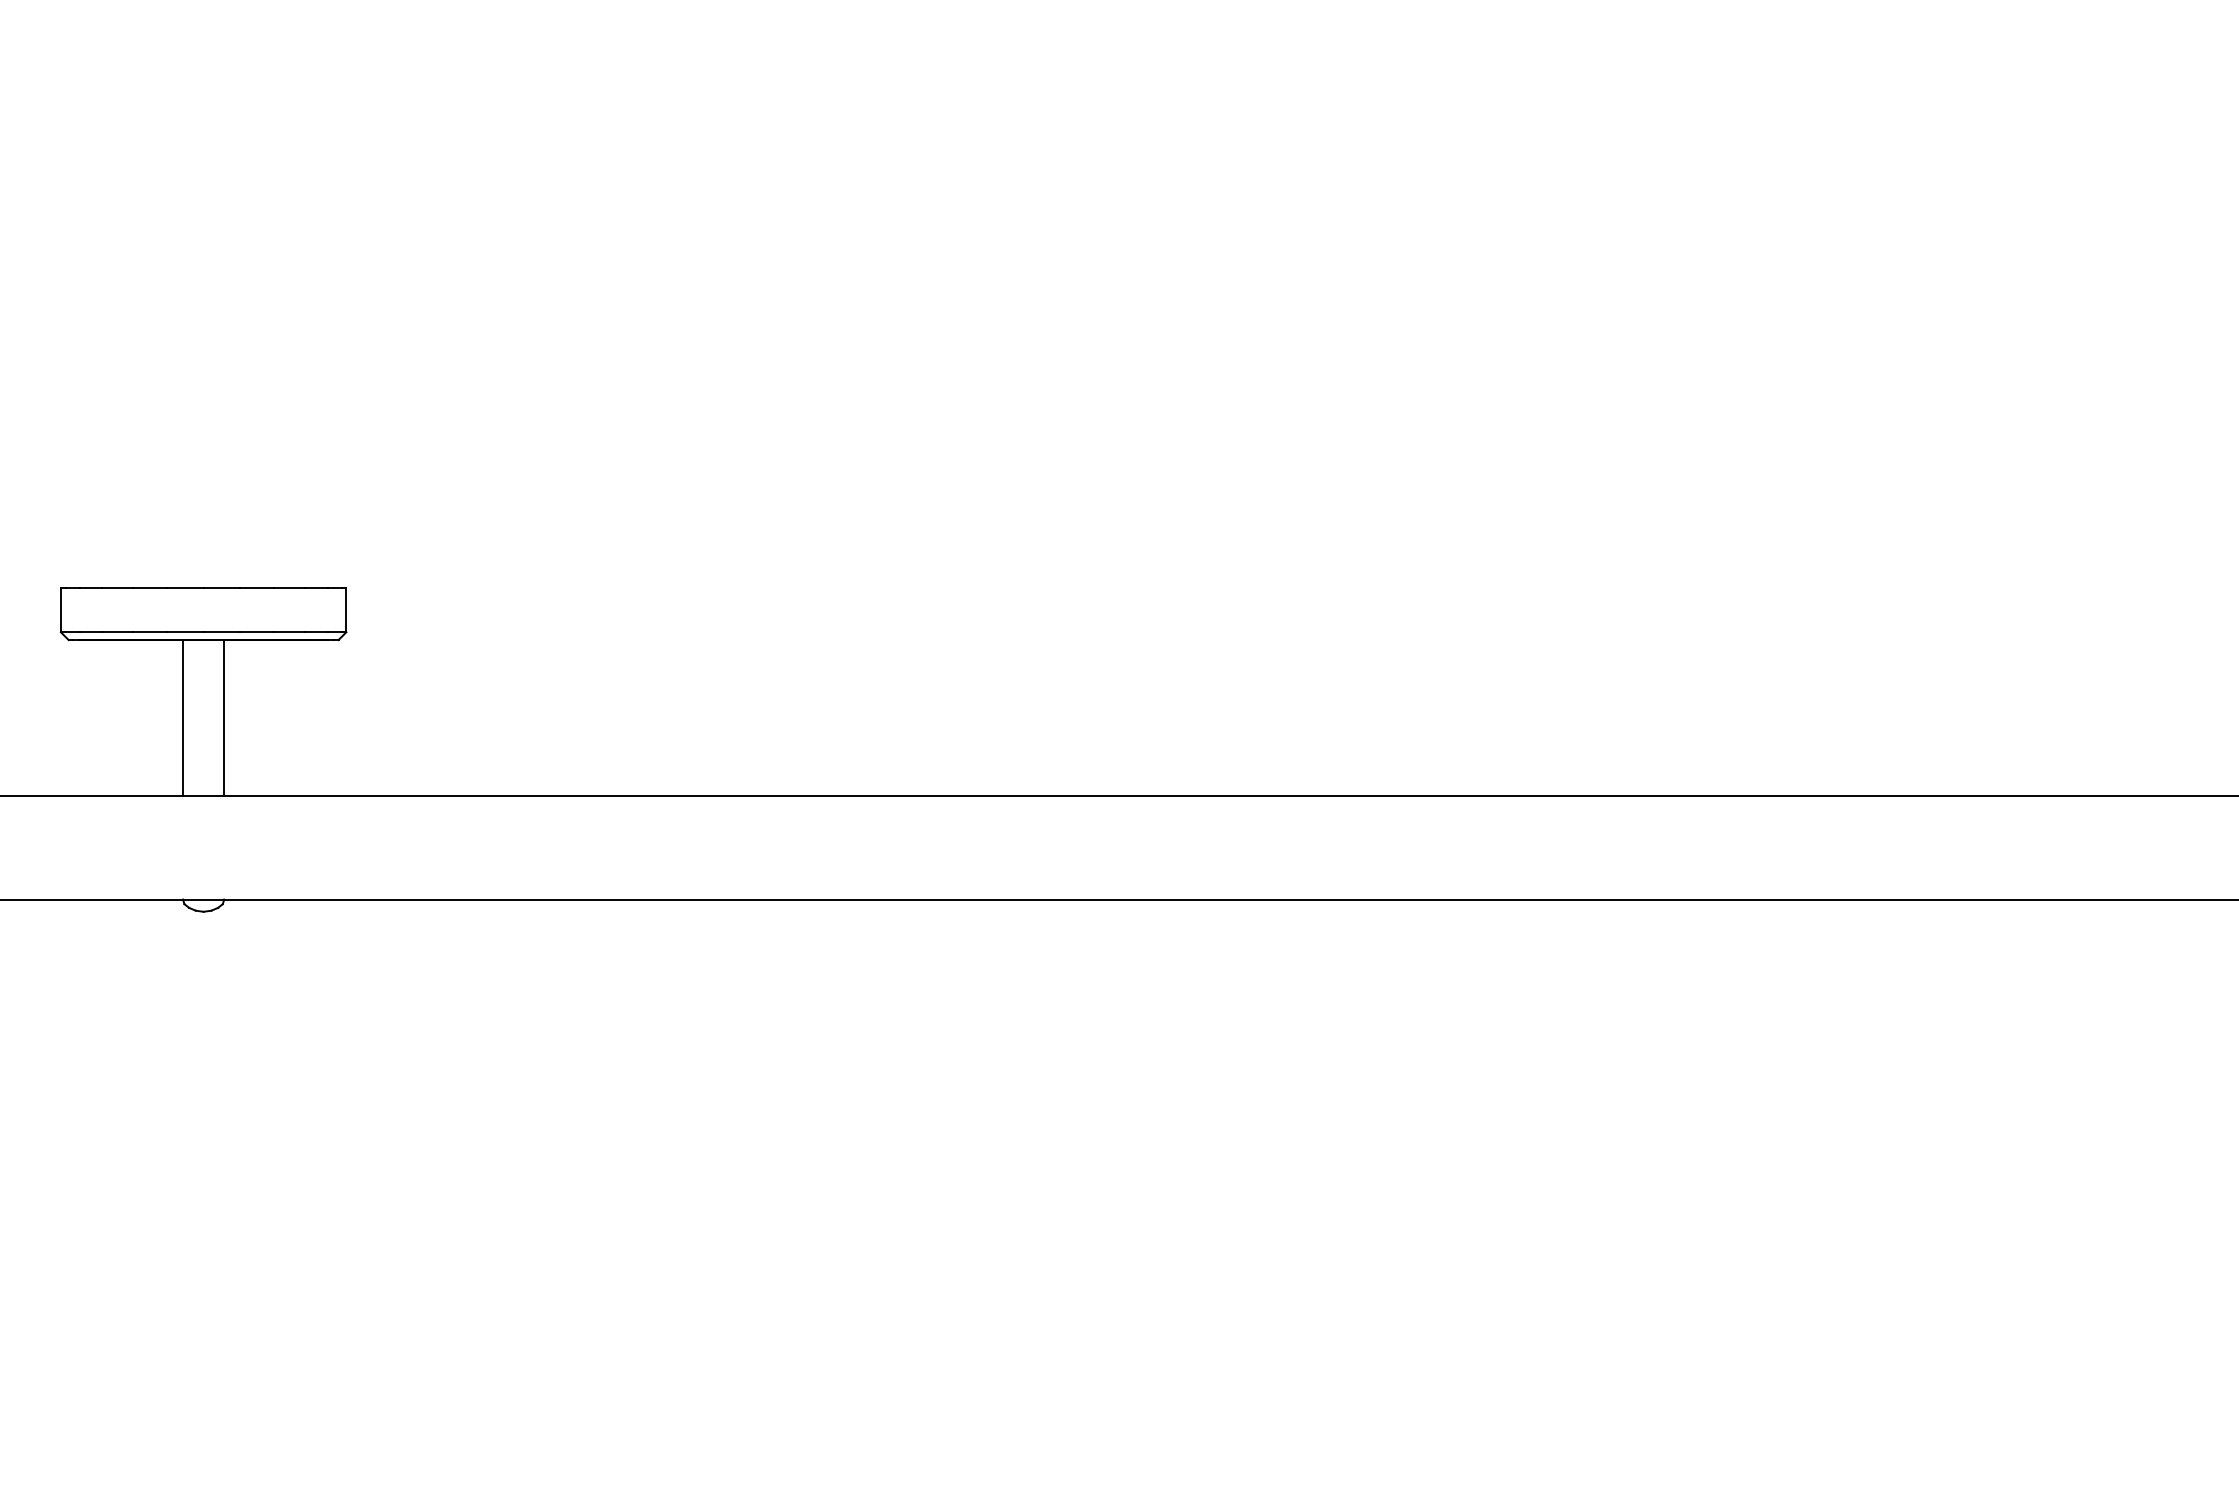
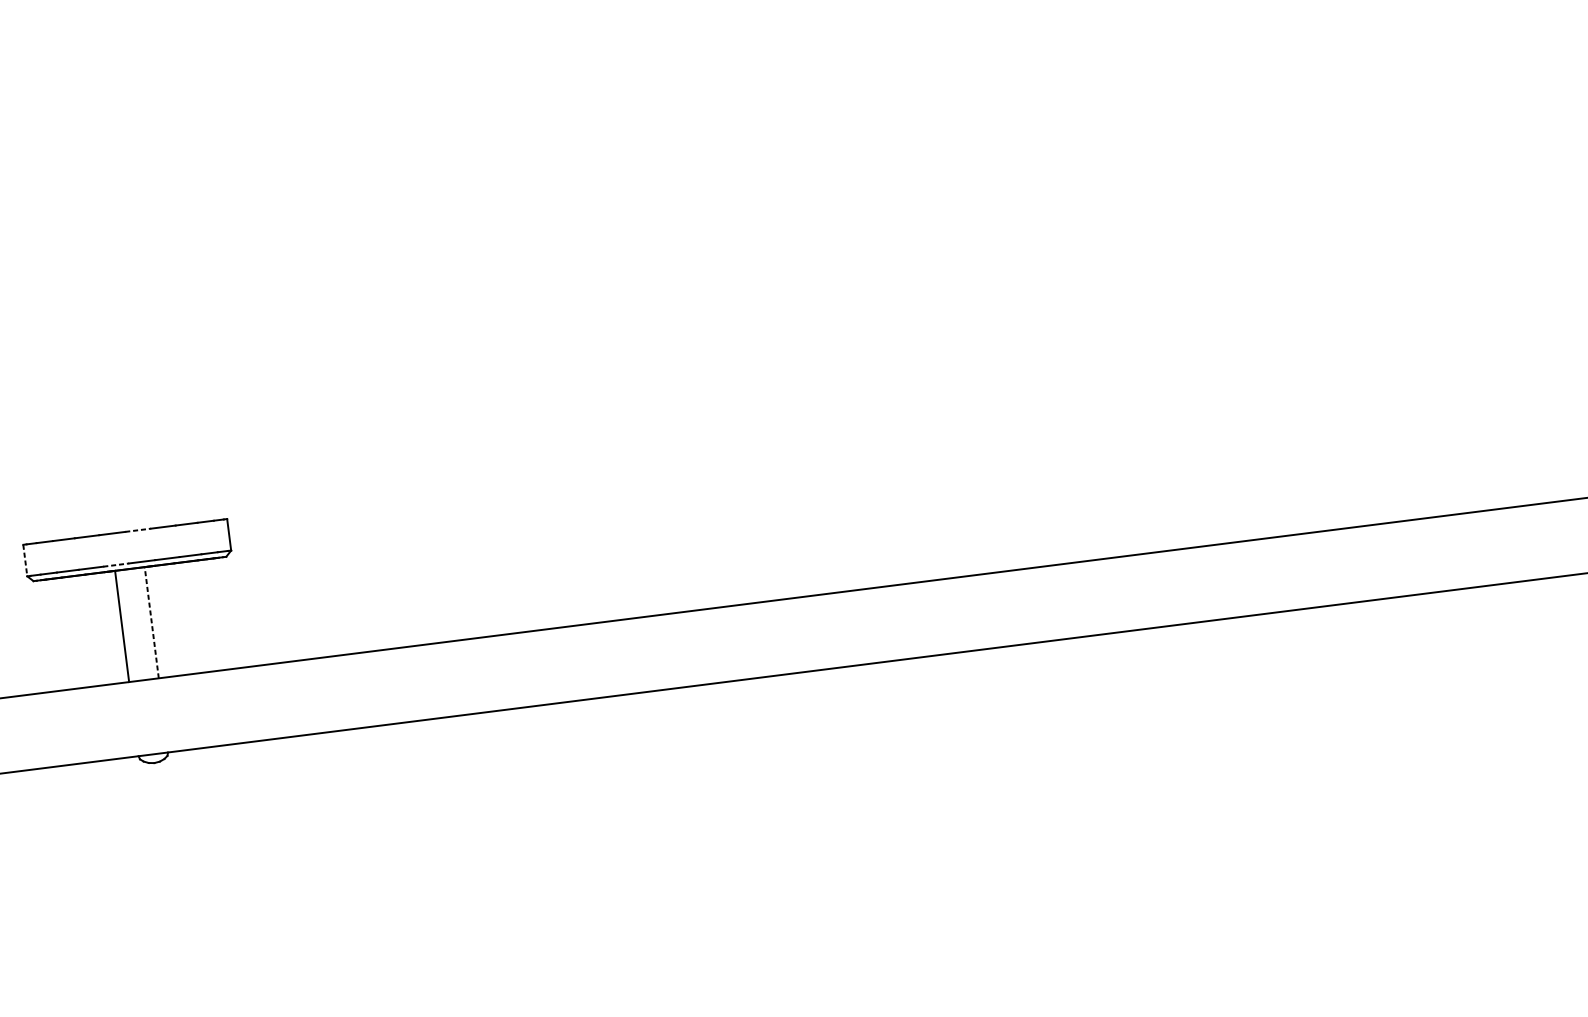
line: (222, 588) -> (138, 530), solid -> dashed
line: (60, 610) -> (25, 560), solid -> dashed
line: (185, 632) -> (116, 565), solid -> dashed
line: (224, 717) -> (151, 622), solid -> dashed

